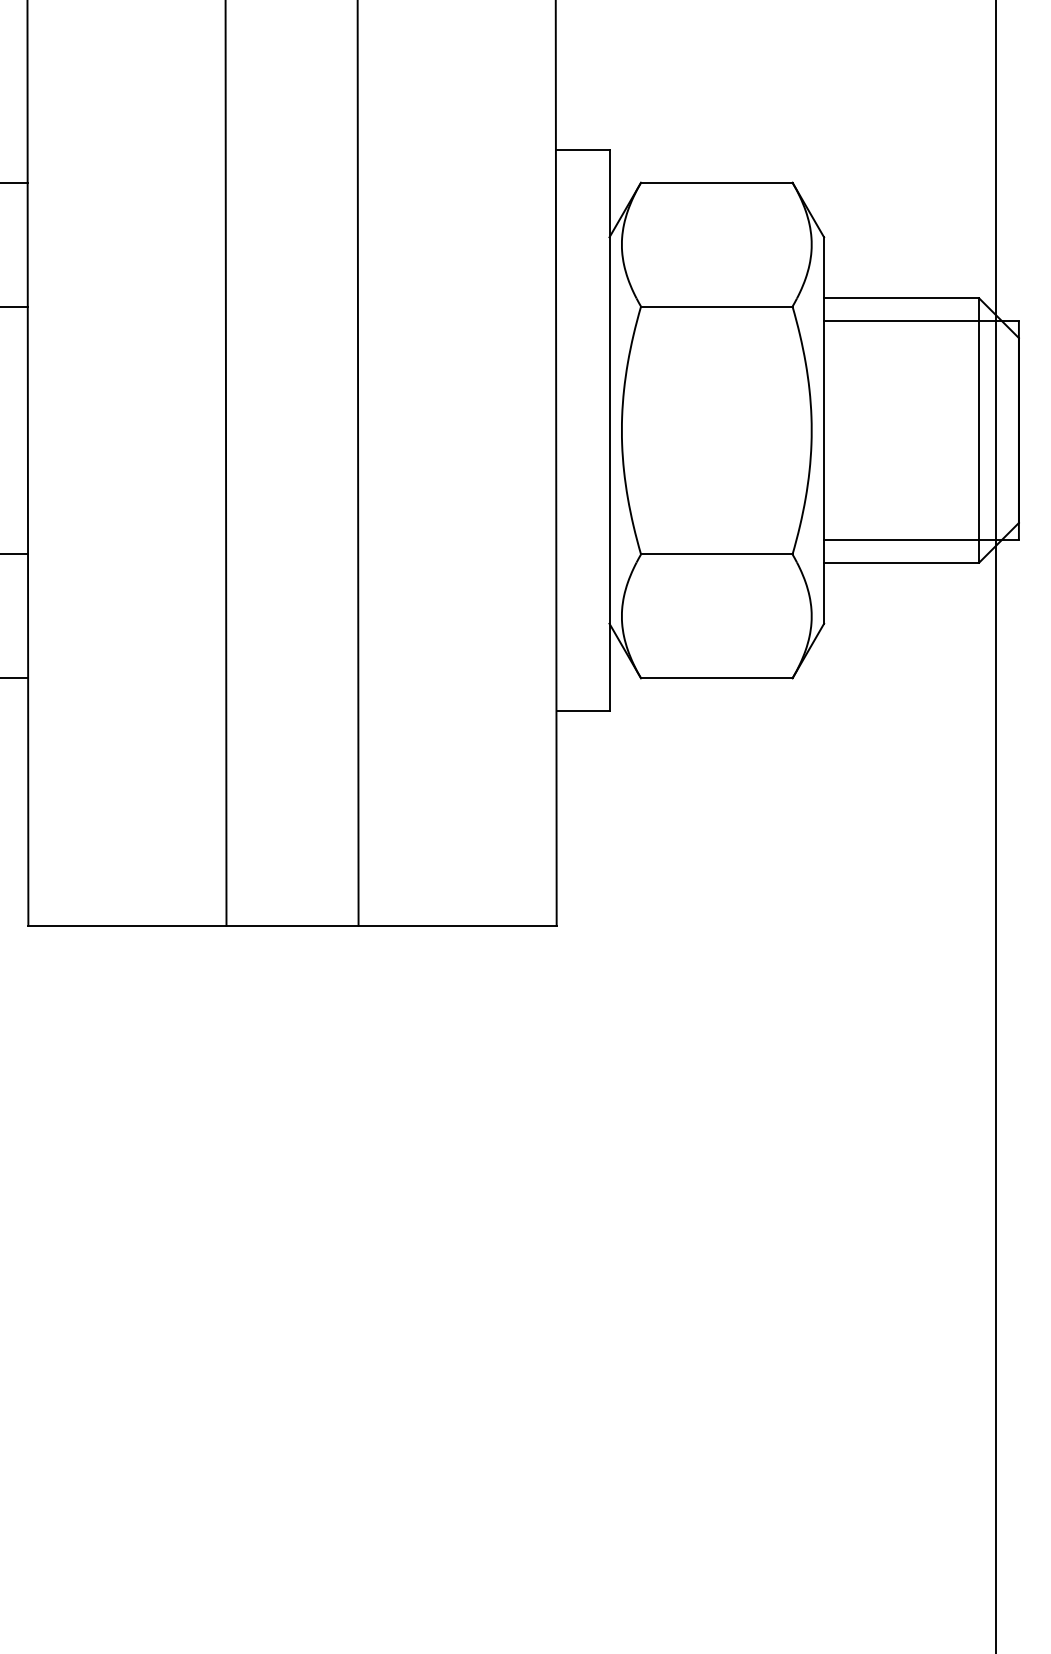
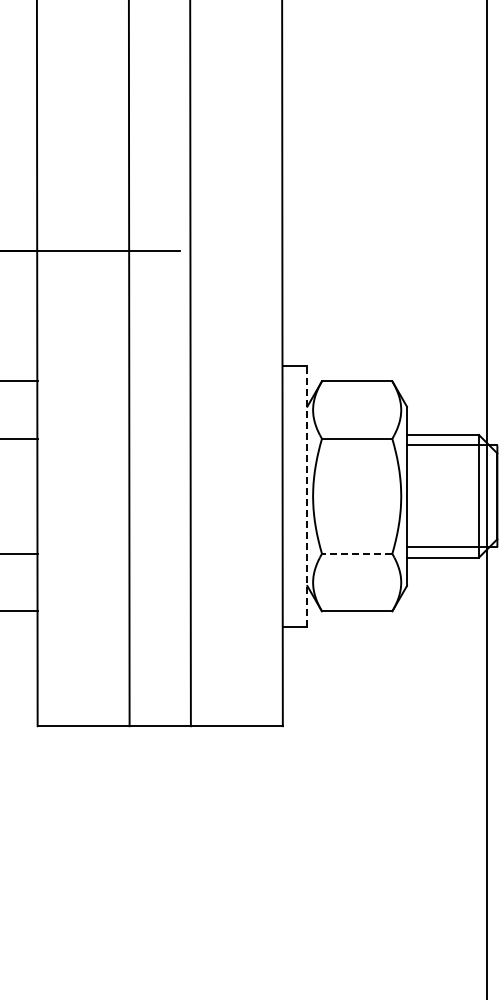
line: (609, 428) -> (307, 495), solid -> dashed
line: (715, 553) -> (356, 553), solid -> dashed

